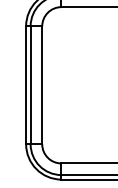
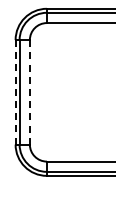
line: (26, 84) -> (15, 91), solid -> dashed
line: (41, 85) -> (29, 92), solid -> dashed

